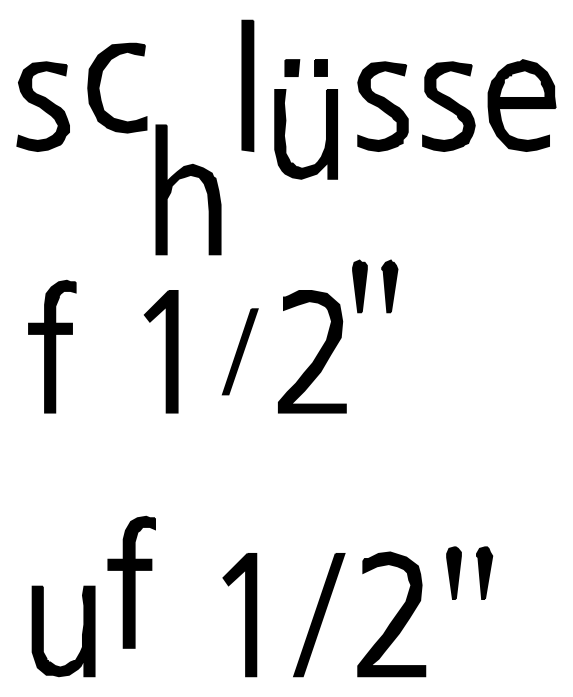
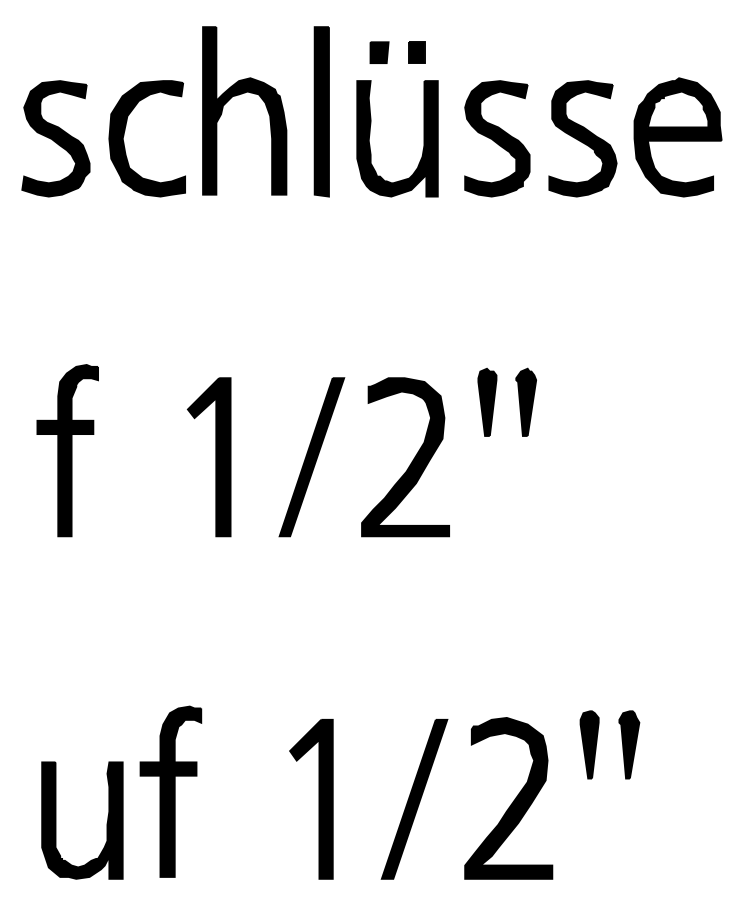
part: (99, 86) -> (124, 136), moved
part: (286, 119) -> (371, 119), moved
part: (184, 178) -> (239, 95), moved
part: (366, 283) -> (495, 398), moved
part: (239, 351) -> (311, 457), size x1.43
part: (131, 582) -> (170, 791), moved

